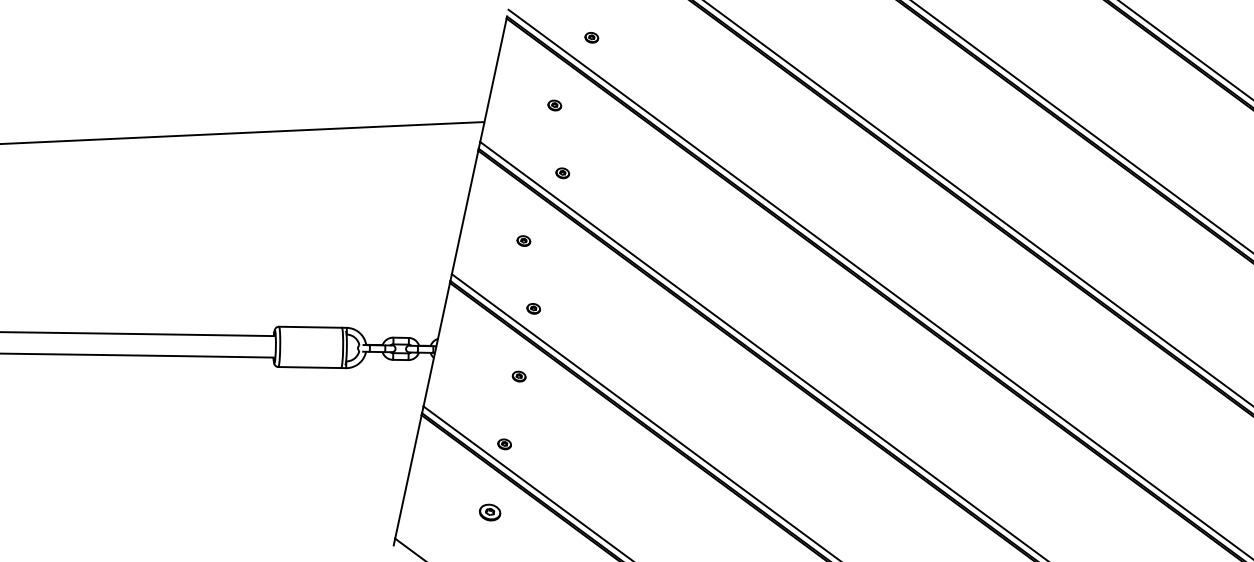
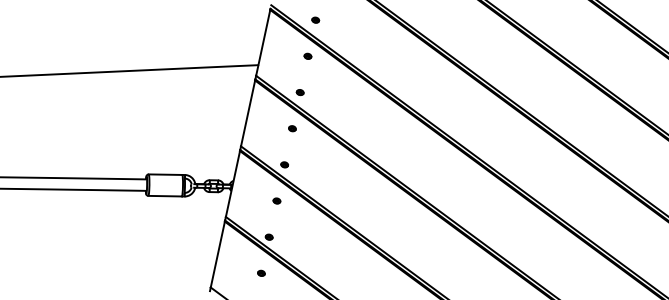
part: (553, 103) -> (307, 55), moved
part: (523, 240) -> (292, 128), moved
part: (490, 510) -> (261, 272), size x0.62

